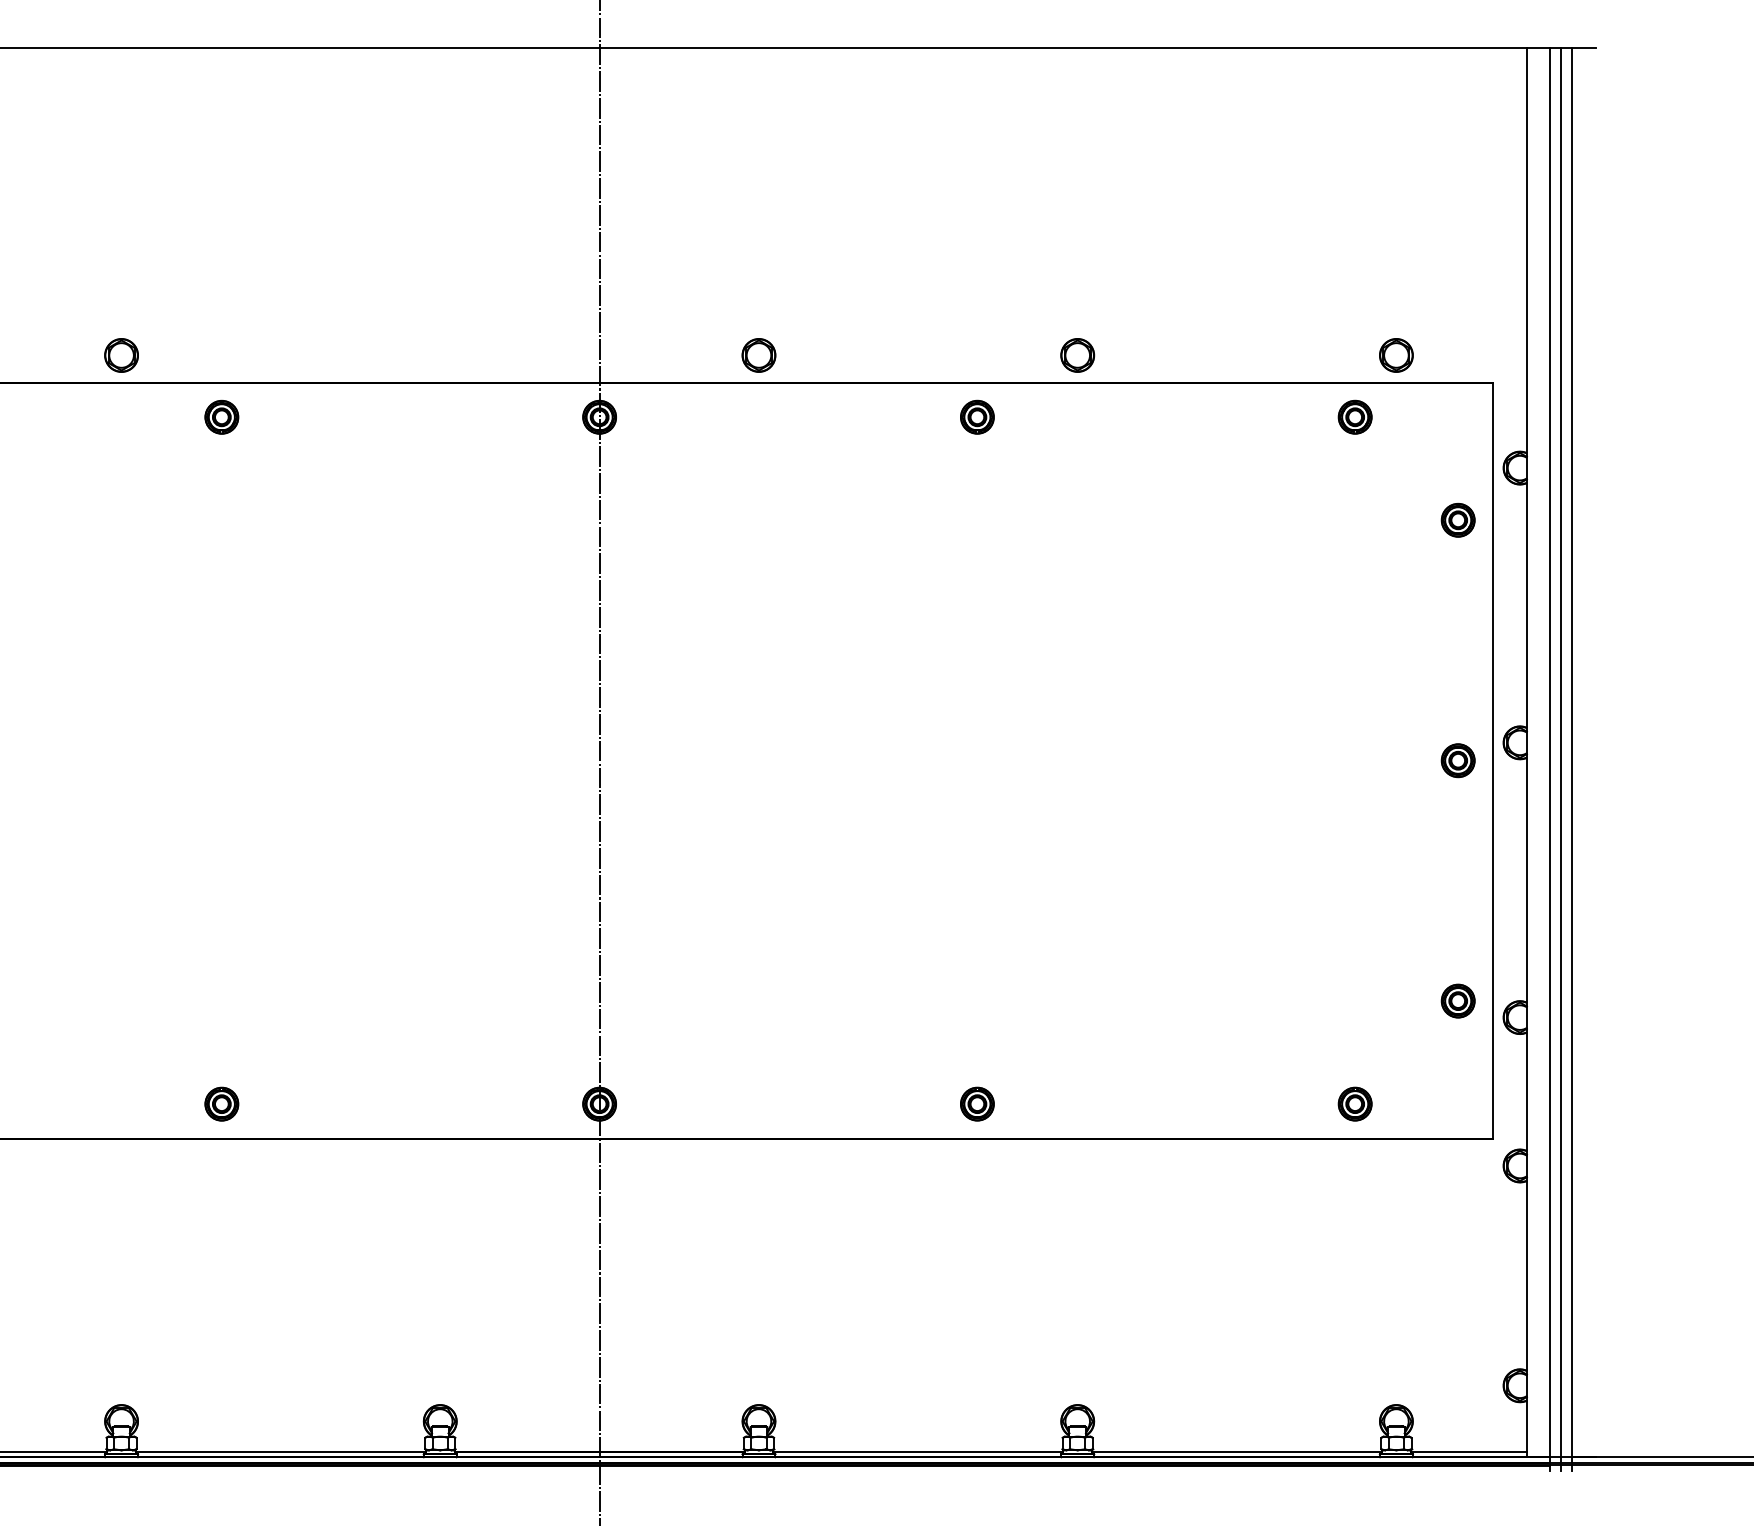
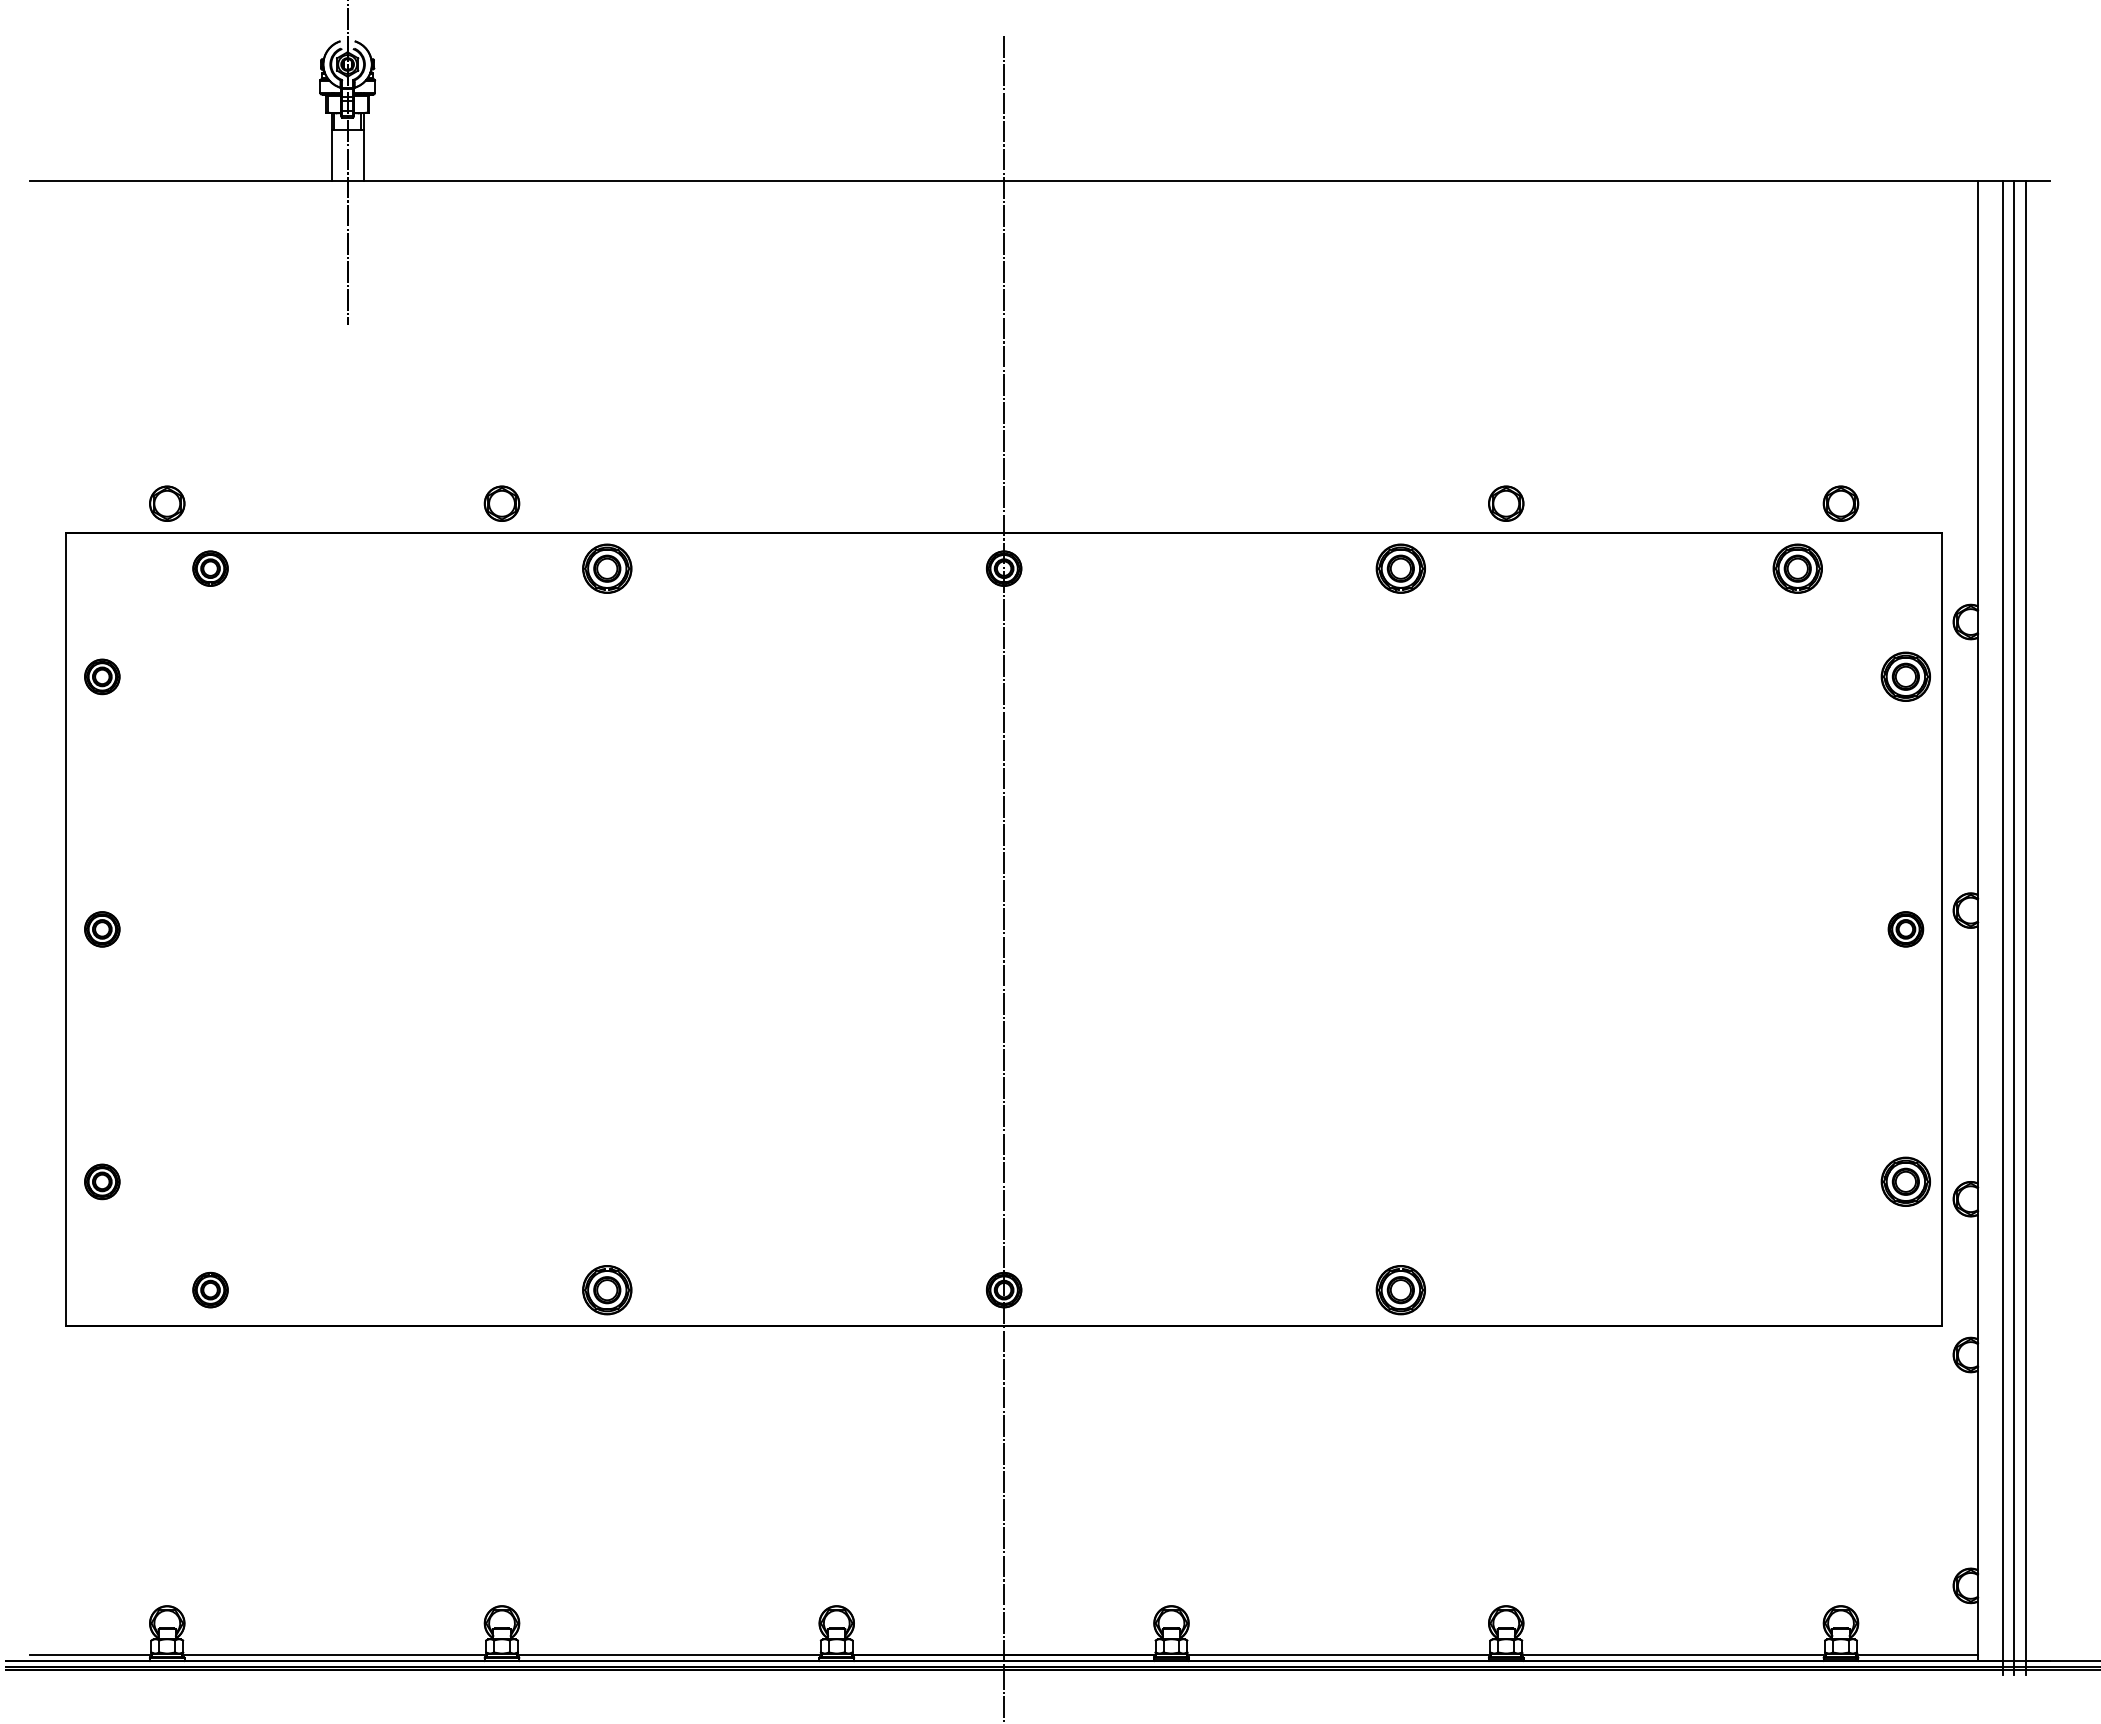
part: (758, 355) -> (1171, 503), removed
part: (222, 417) -> (607, 568), size x1.4
part: (977, 417) -> (1400, 568), size x1.4
part: (1355, 417) -> (1797, 568), size x1.4
part: (1457, 519) -> (1905, 676), size x1.4
part: (1457, 1000) -> (1905, 1181), size x1.4
part: (222, 1103) -> (607, 1289), size x1.4
part: (977, 1103) -> (1400, 1289), size x1.4
part: (1355, 1103) -> (1797, 1289), removed

